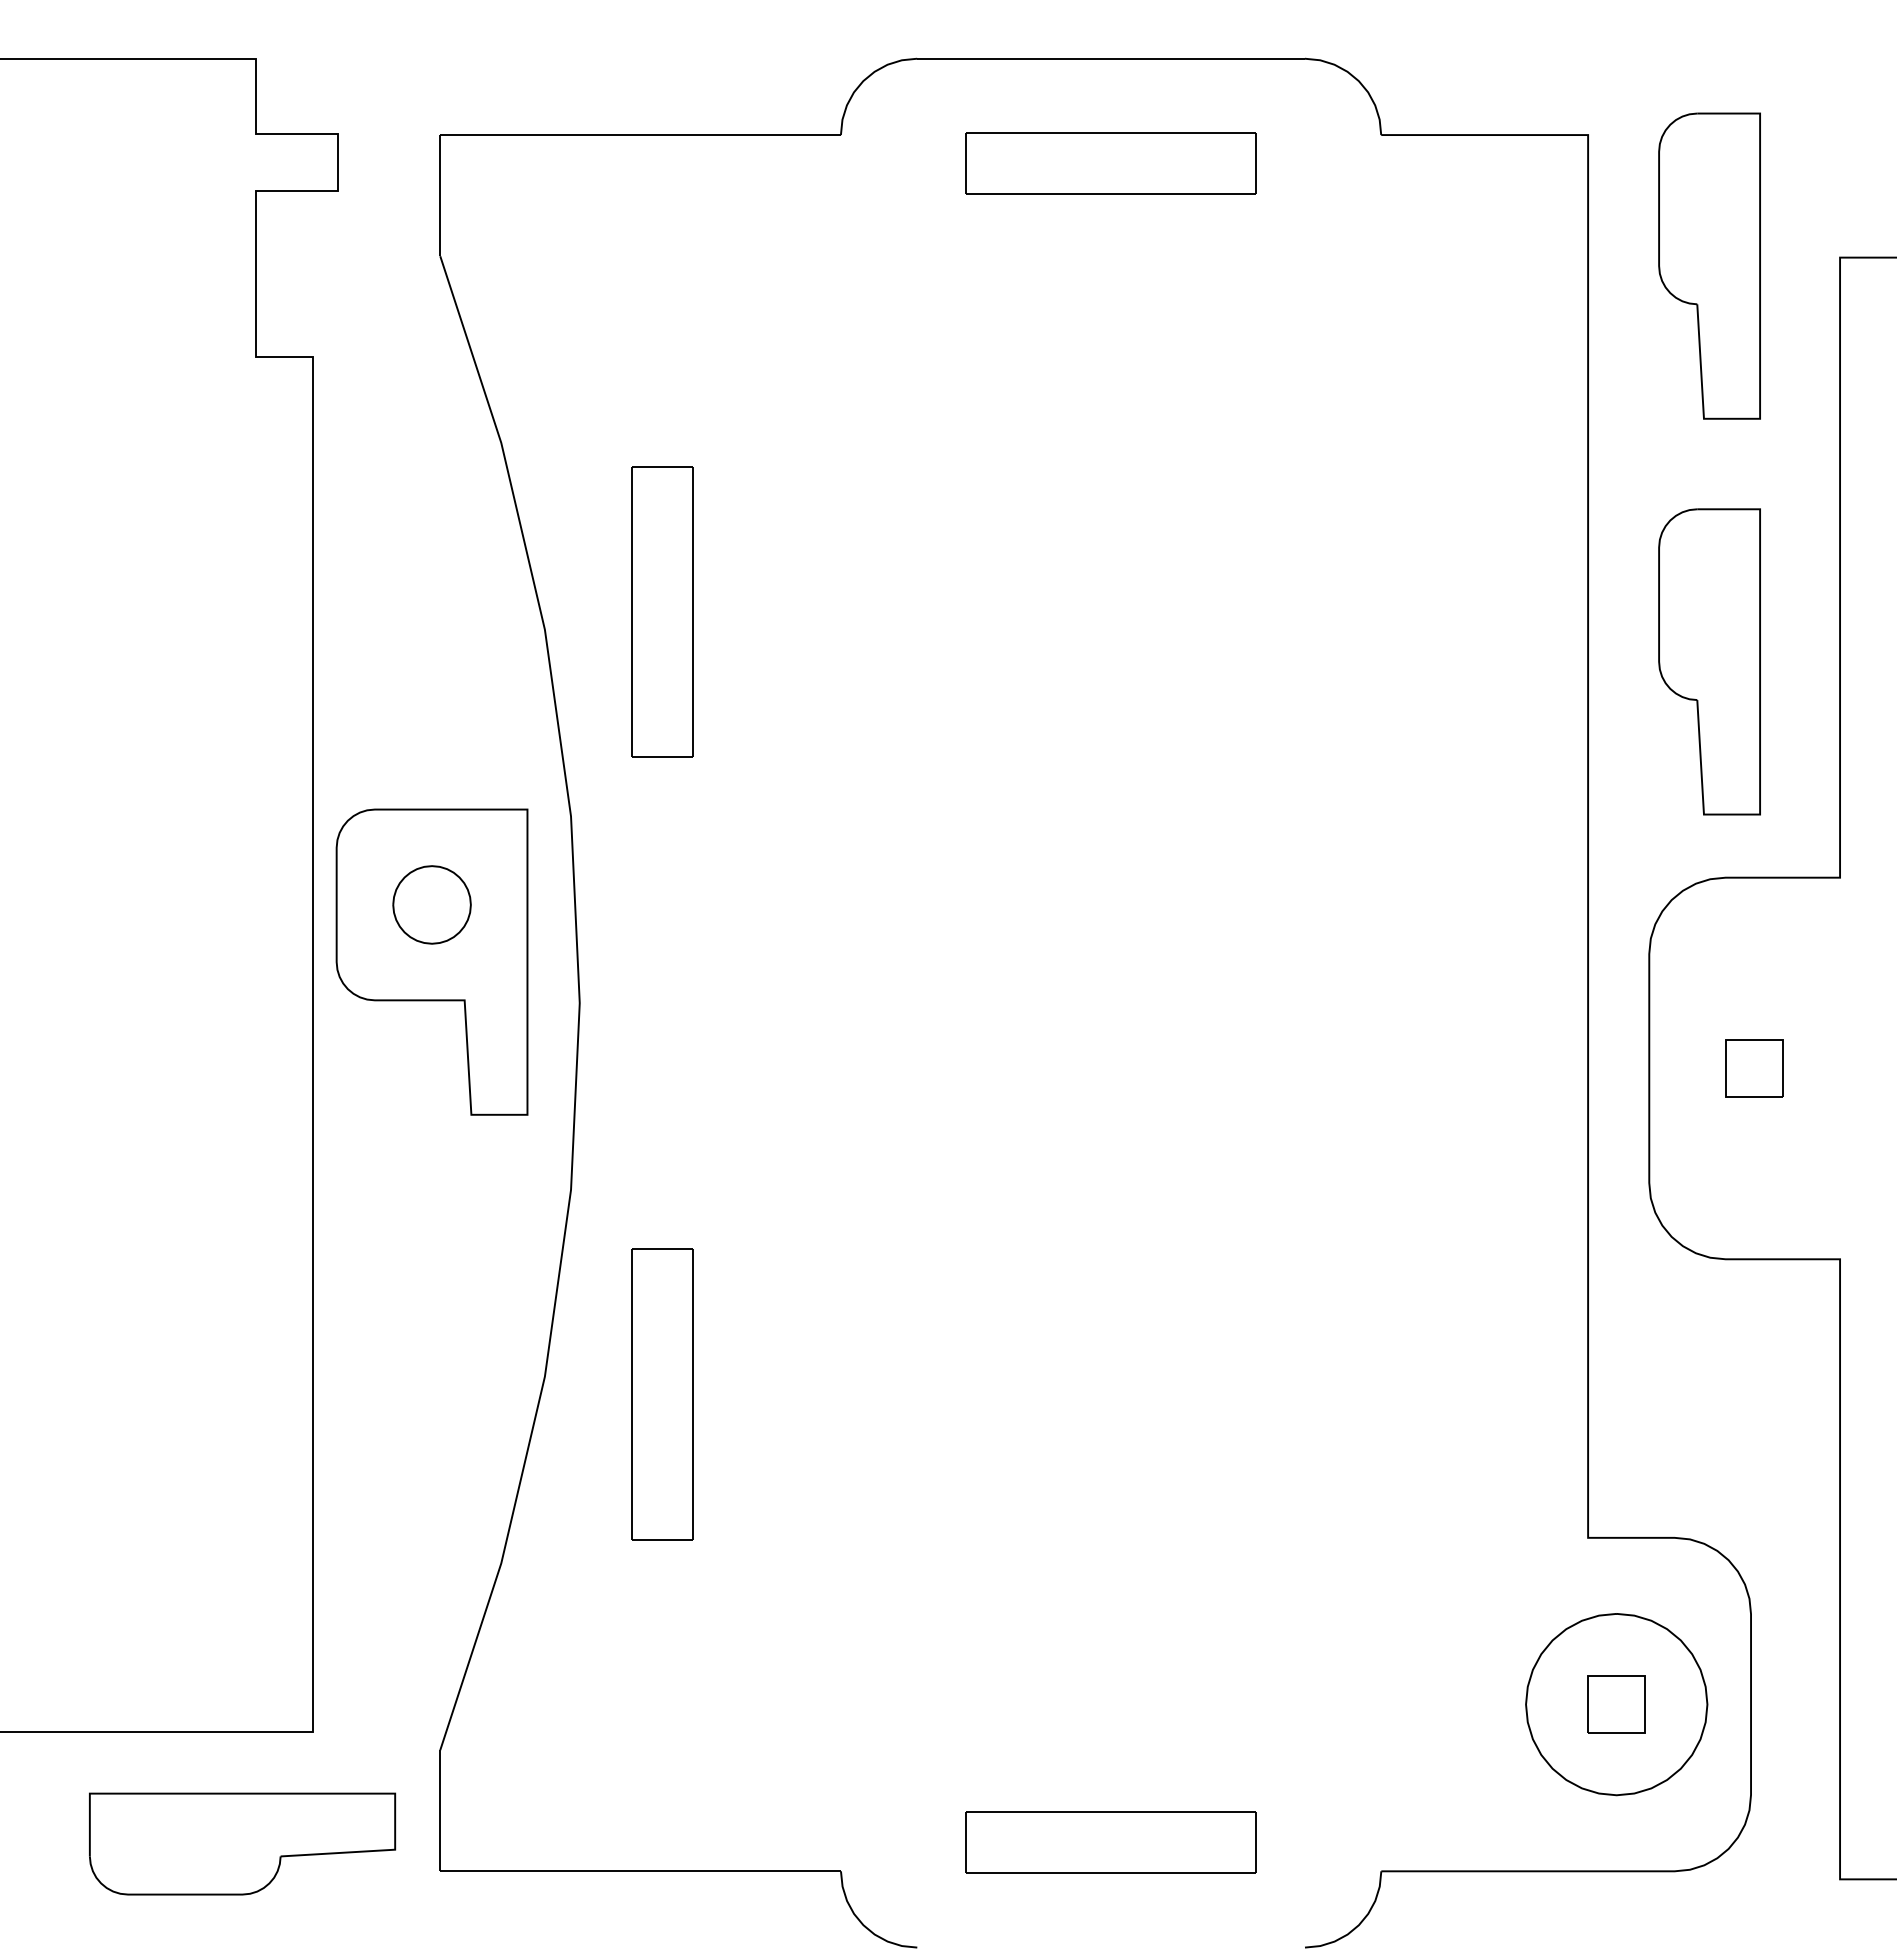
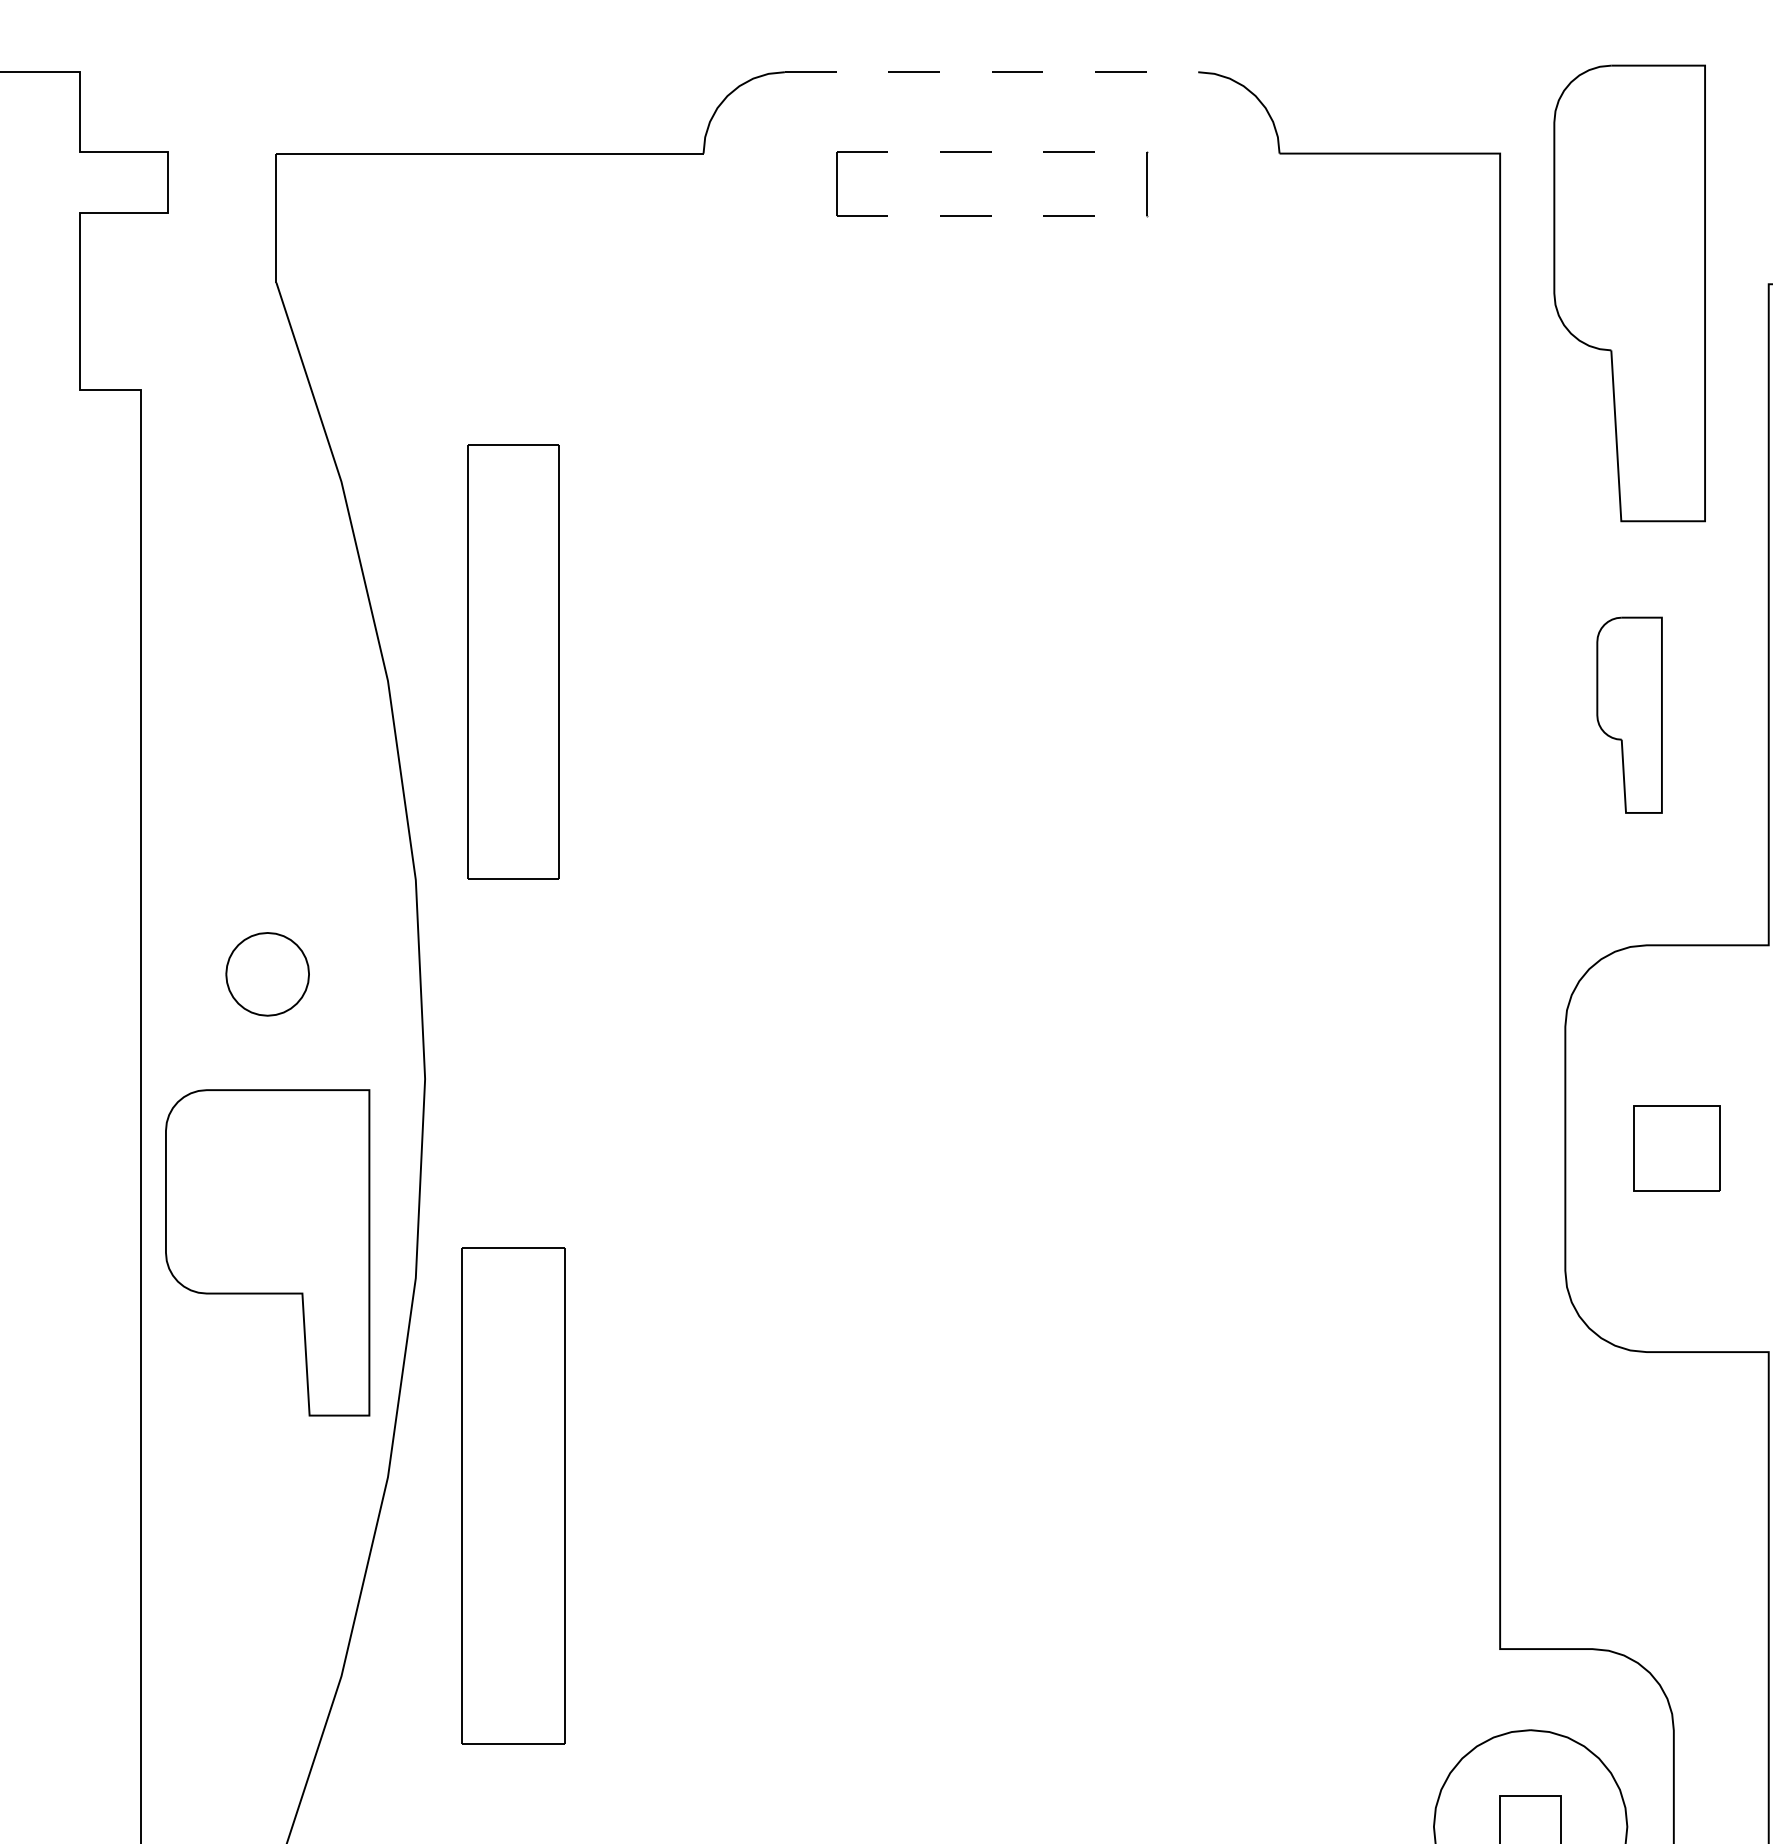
line: (1111, 58) -> (992, 71), solid -> dashed
line: (1111, 133) -> (992, 151), solid -> dashed
line: (1111, 193) -> (992, 215), solid -> dashed
part: (1709, 265) -> (1629, 292), size x1.4
part: (662, 611) -> (513, 661), size x1.4
part: (1709, 661) -> (1629, 714), size x0.6
part: (431, 961) -> (267, 1252), moved
part: (1754, 1068) -> (1677, 1148), size x1.4
part: (662, 1394) -> (513, 1496), size x1.6

